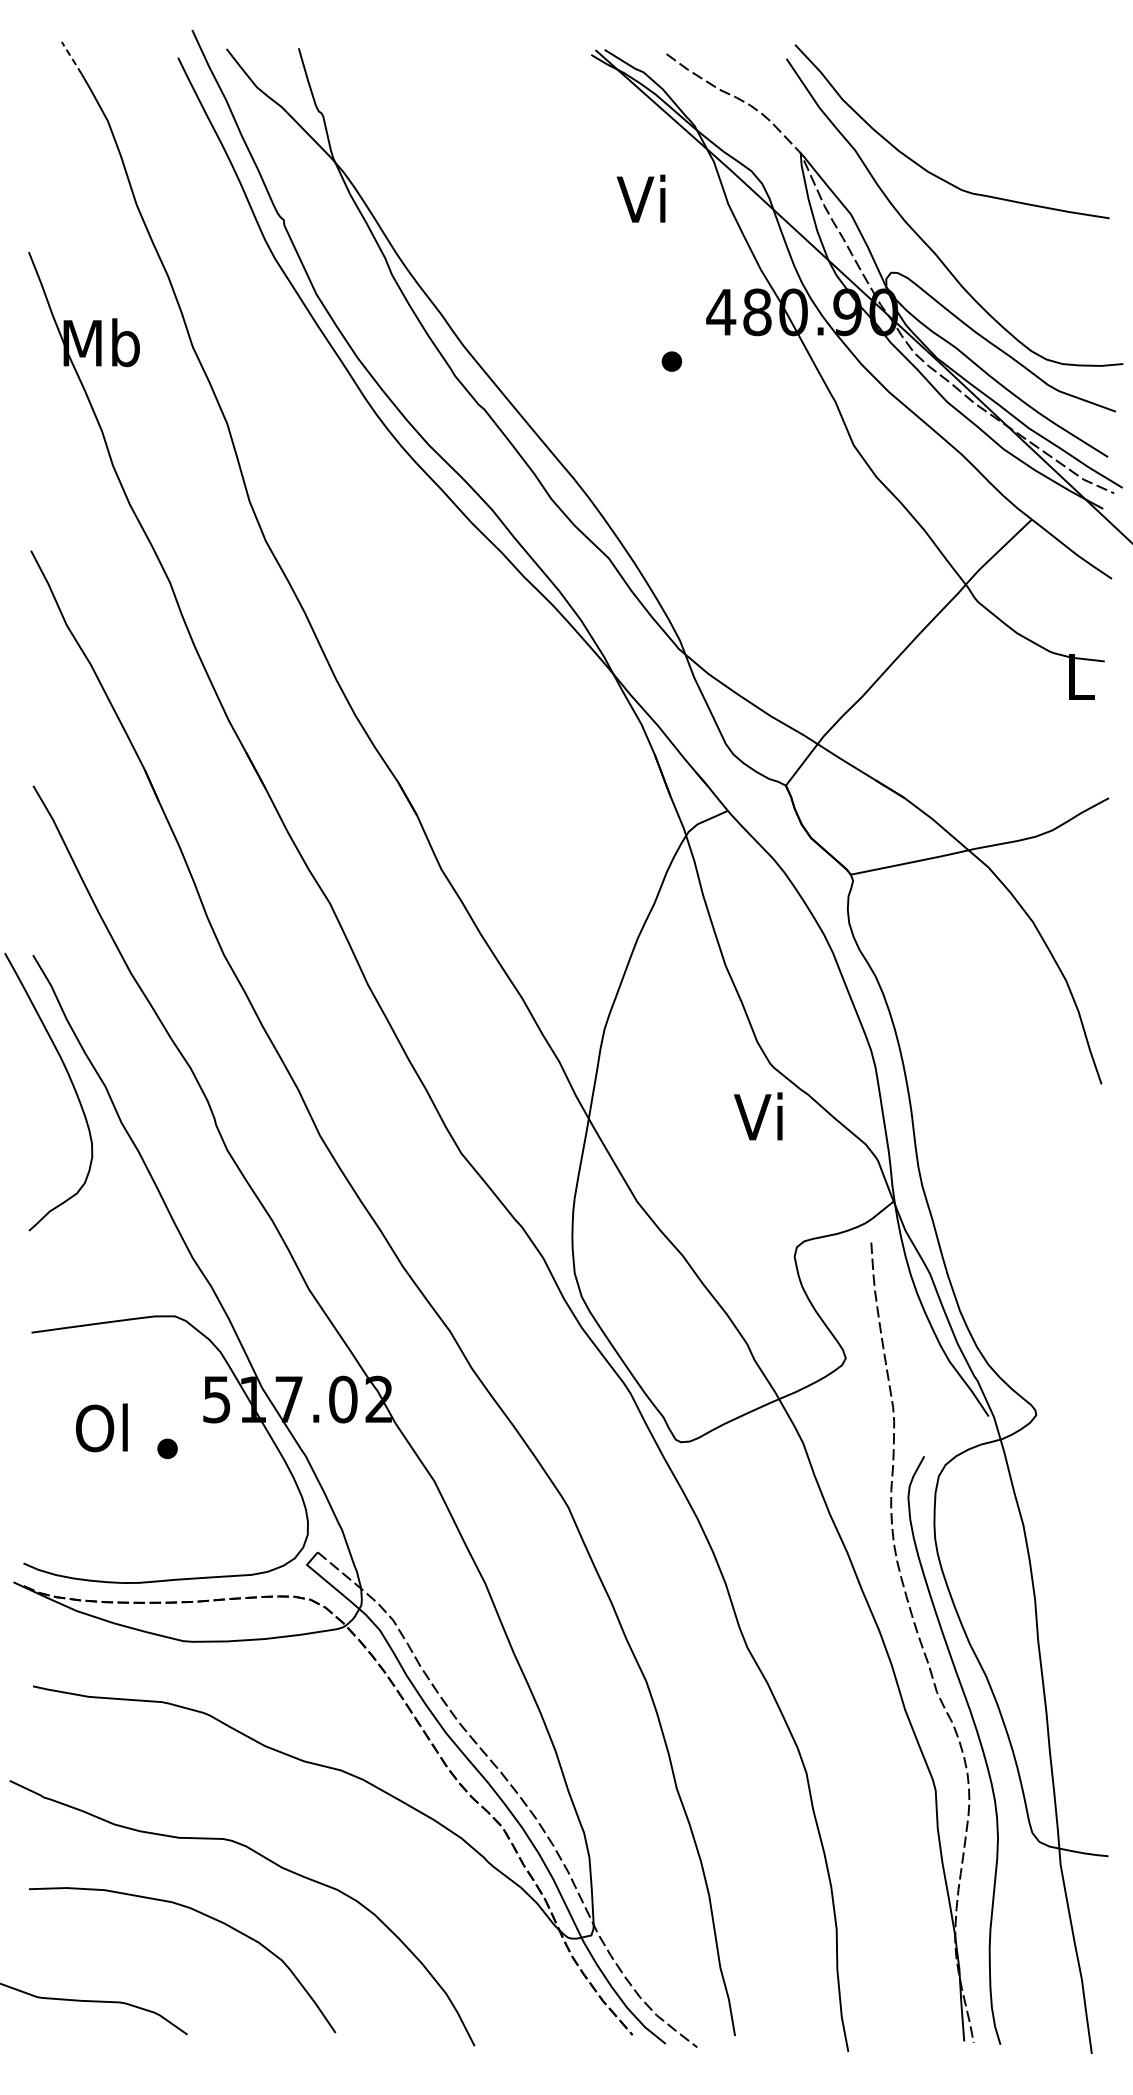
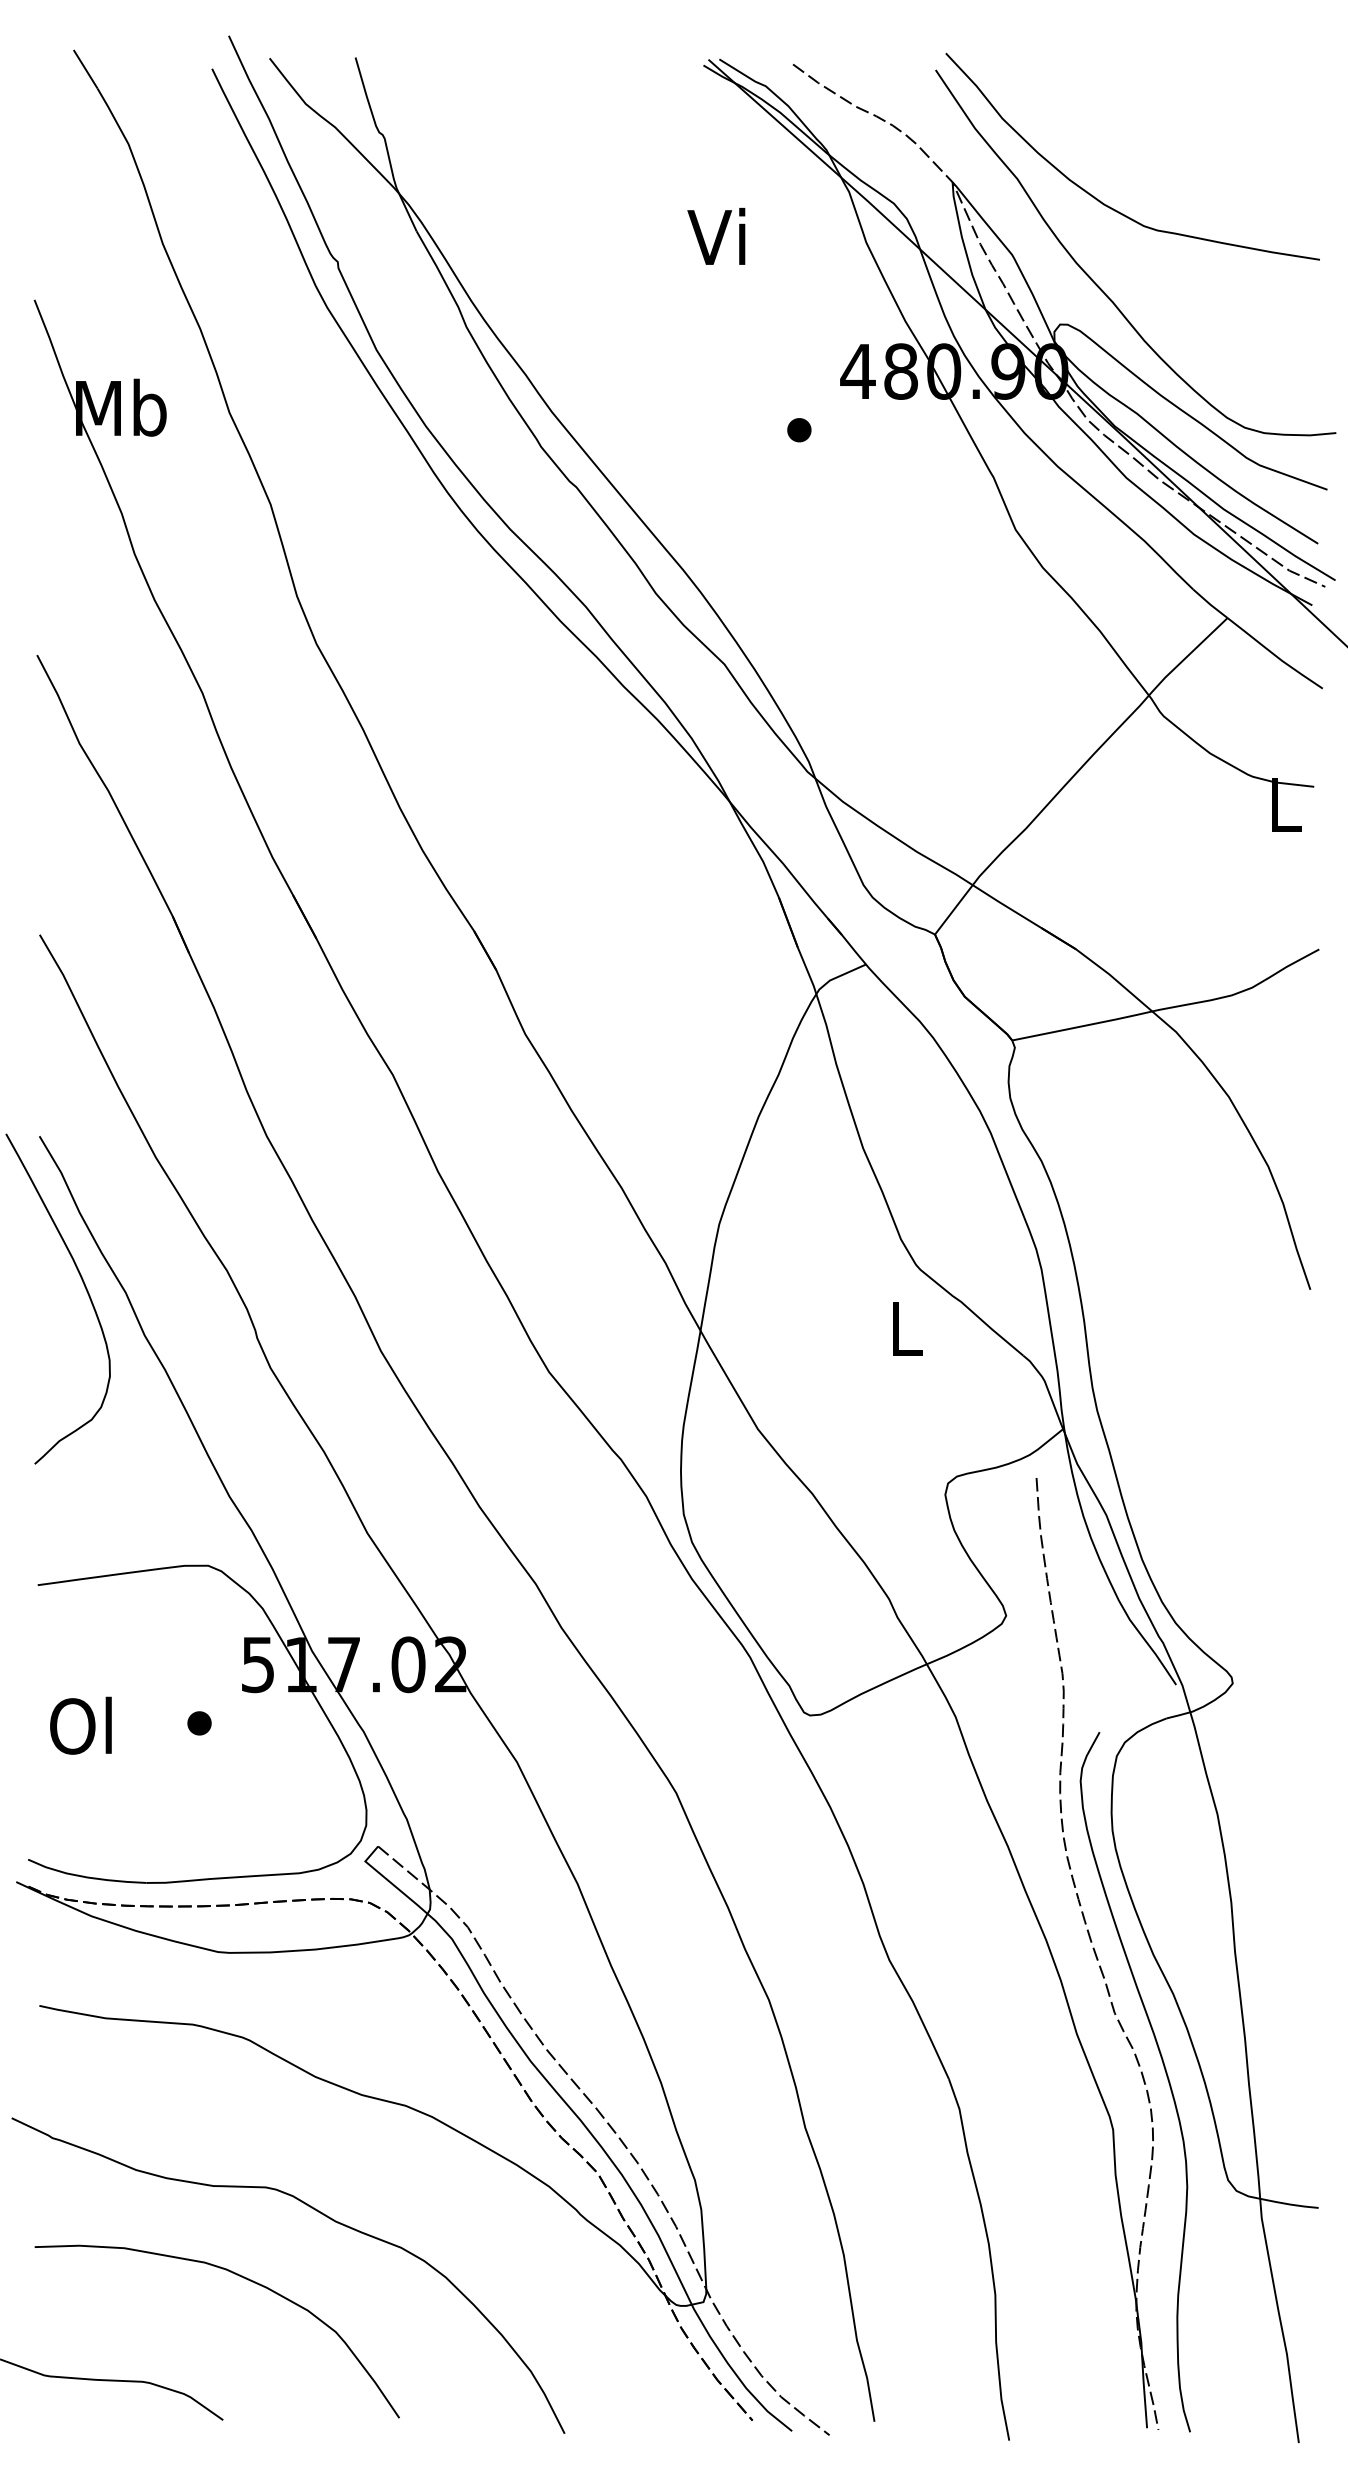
line: (71, 57) -> (85, 68), dashed -> solid
text: (640, 198) -> (715, 236), moved
text: (758, 1116) -> (902, 1328), Vi -> L
text: (101, 1427) -> (80, 1725), moved

